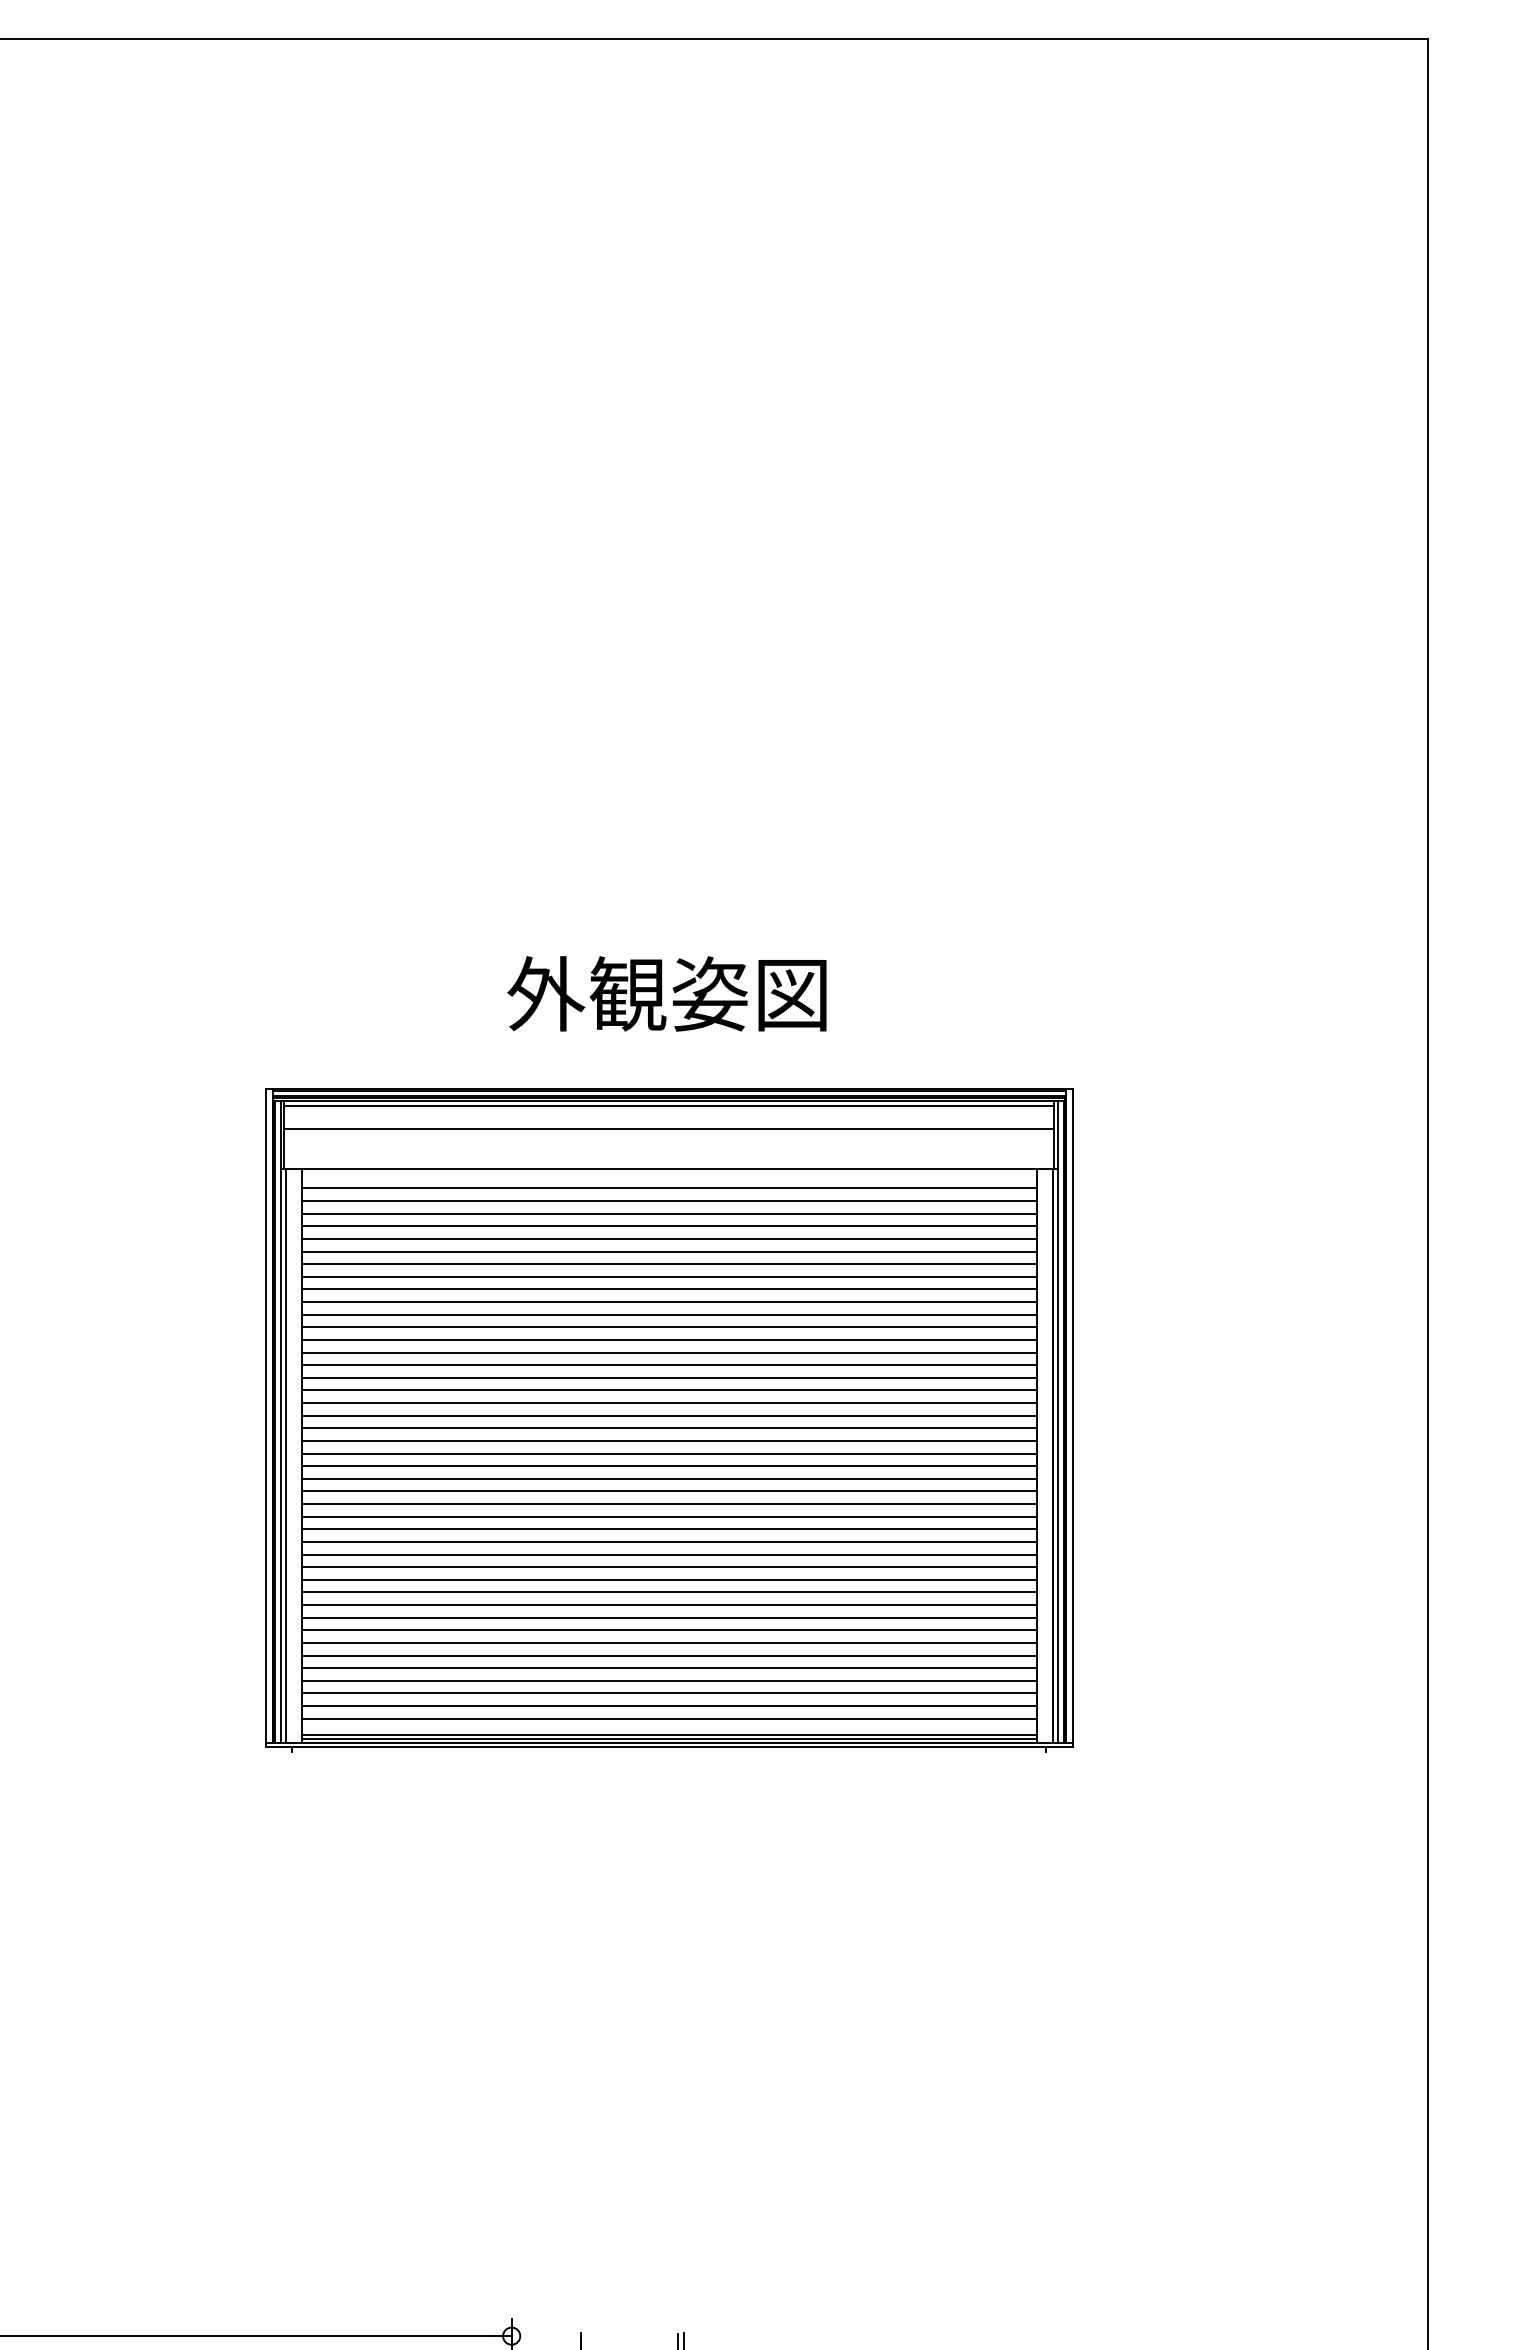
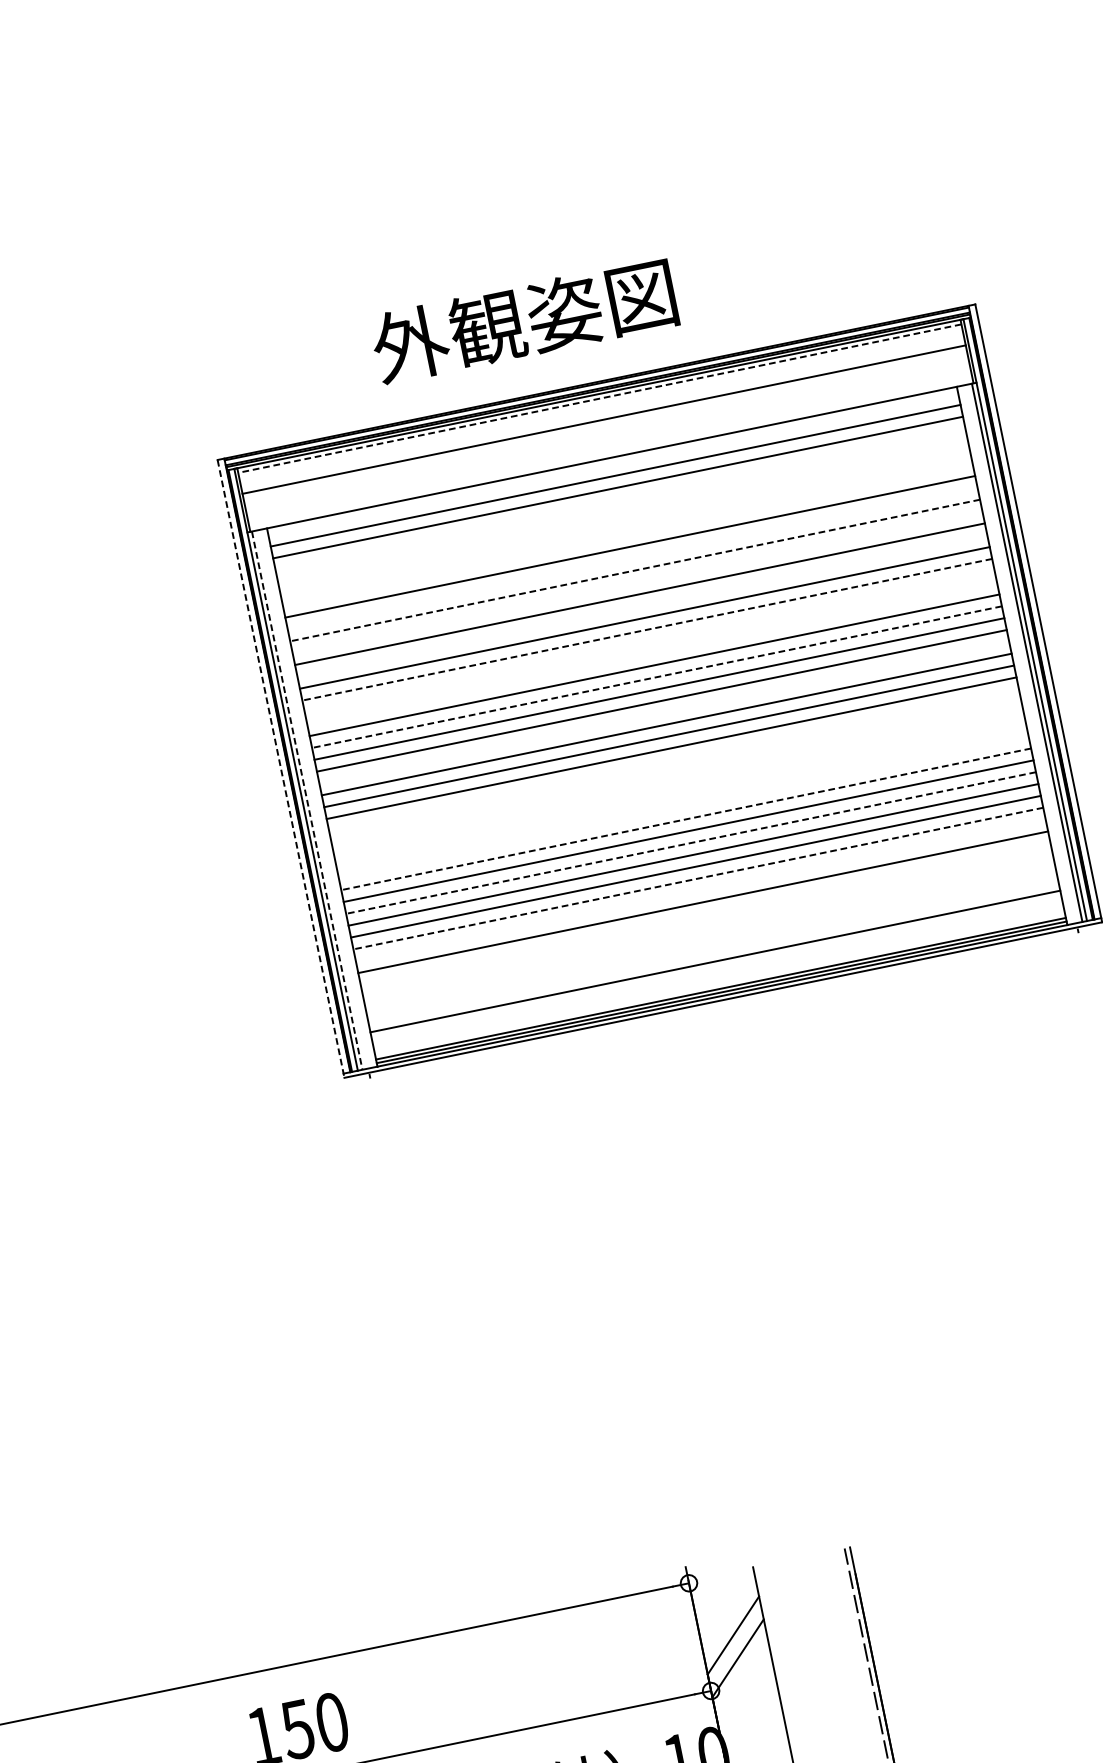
text: (666, 993) -> (523, 320), moved
line: (668, 1106) -> (599, 398), solid -> dashed
line: (668, 1213) -> (619, 499), removed
line: (668, 1226) -> (622, 511), removed
line: (668, 1238) -> (624, 522), removed
line: (668, 1251) -> (627, 534), removed
line: (668, 1276) -> (632, 558), removed
line: (668, 1289) -> (634, 570), solid -> dashed
line: (668, 1302) -> (637, 582), removed
line: (668, 1327) -> (641, 606), removed
line: (668, 1352) -> (646, 629), solid -> dashed
line: (668, 1365) -> (649, 641), removed
line: (668, 1377) -> (651, 653), removed
line: (668, 1403) -> (656, 677), solid -> dashed
line: (265, 1418) -> (281, 769), solid -> dashed
line: (668, 1440) -> (663, 712), removed
line: (285, 1455) -> (307, 800), solid -> dashed
line: (668, 1491) -> (673, 760), removed
line: (668, 1504) -> (675, 772), removed
line: (668, 1516) -> (678, 783), removed
line: (668, 1529) -> (680, 795), removed
line: (668, 1541) -> (683, 807), removed
line: (668, 1554) -> (685, 819), solid -> dashed
line: (668, 1579) -> (690, 842), solid -> dashed
line: (668, 1617) -> (697, 878), solid -> dashed
line: (668, 1630) -> (700, 890), removed
line: (668, 1655) -> (705, 914), removed
line: (668, 1668) -> (707, 926), removed
line: (668, 1680) -> (709, 937), removed
line: (668, 1693) -> (712, 949), removed
line: (668, 1718) -> (717, 973), removed

